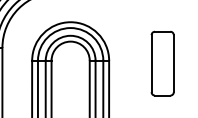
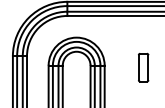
part: (162, 63) -> (143, 67), size x0.6

